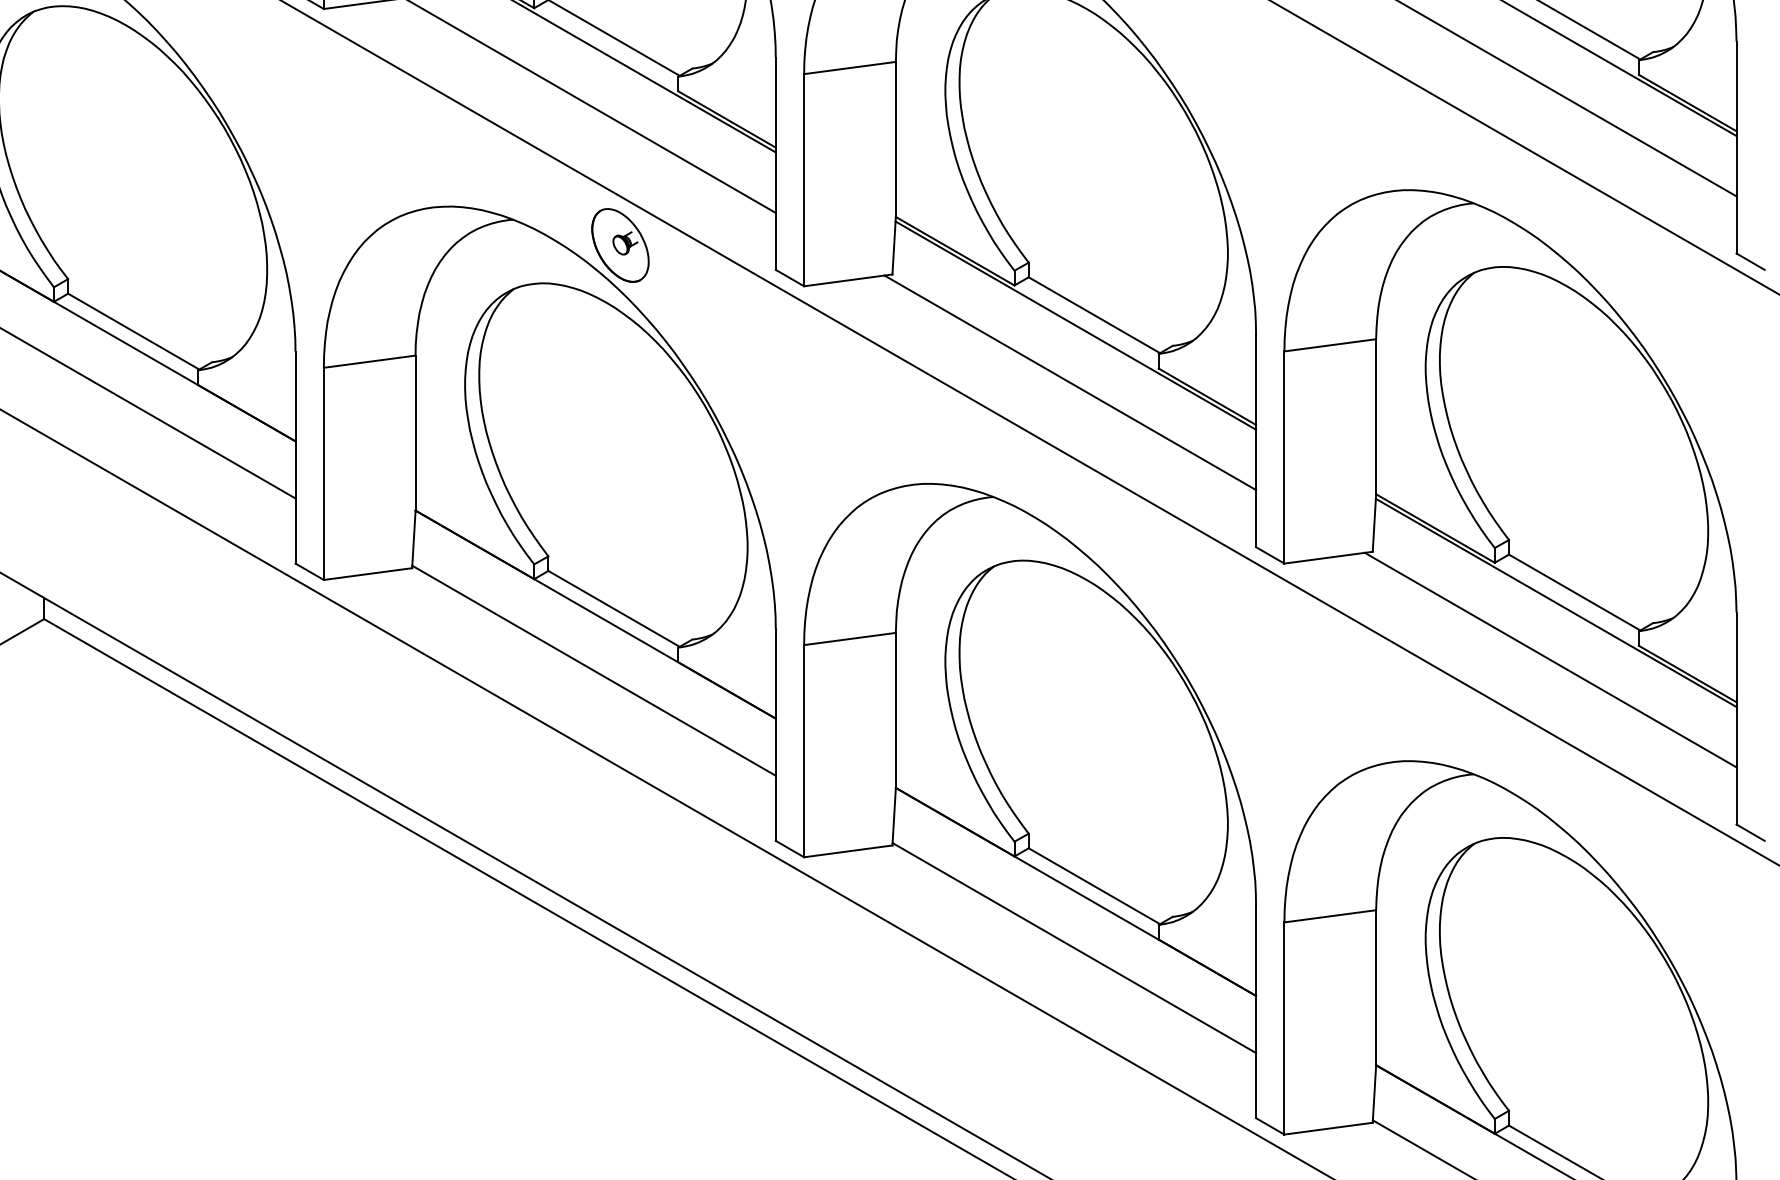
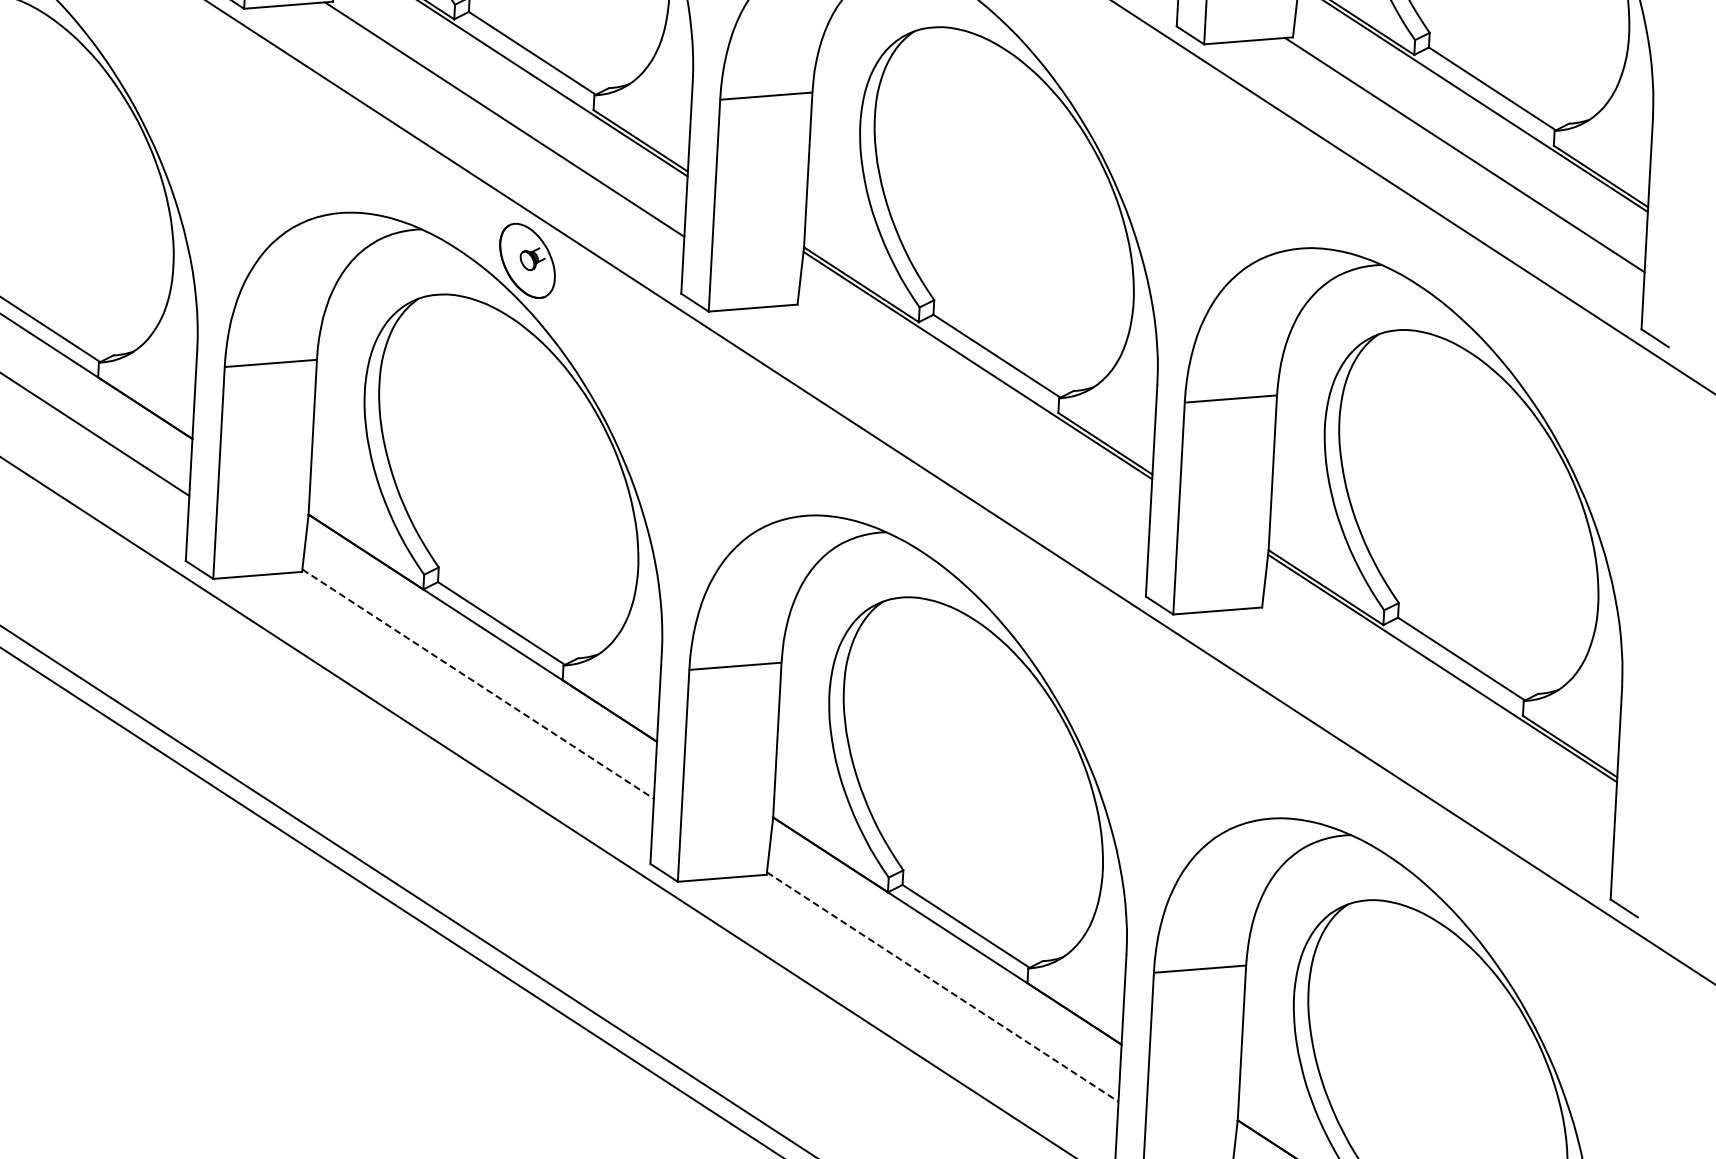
line: (1070, 382) -> (969, 422), removed
line: (1550, 659) -> (1433, 724), removed
line: (594, 670) -> (478, 683), solid -> dashed
line: (1074, 948) -> (942, 987), solid -> dashed

